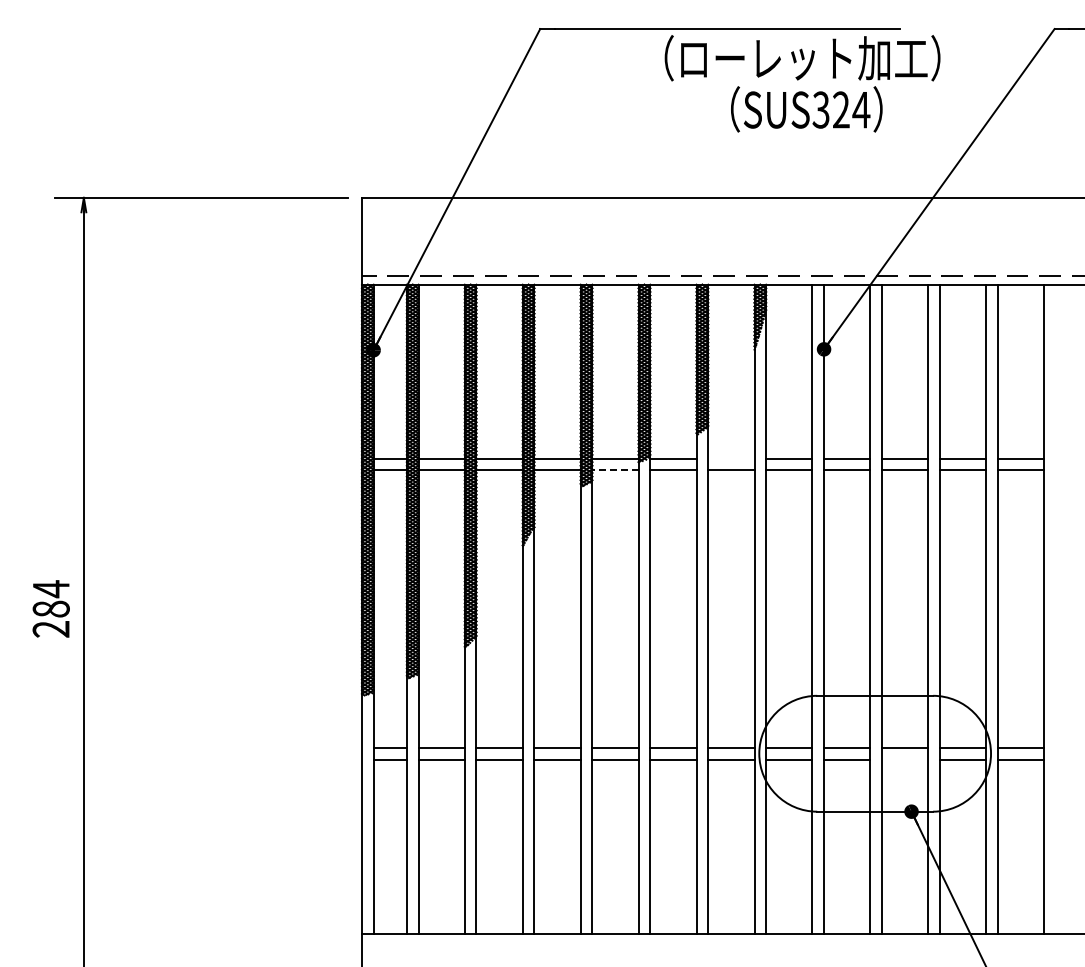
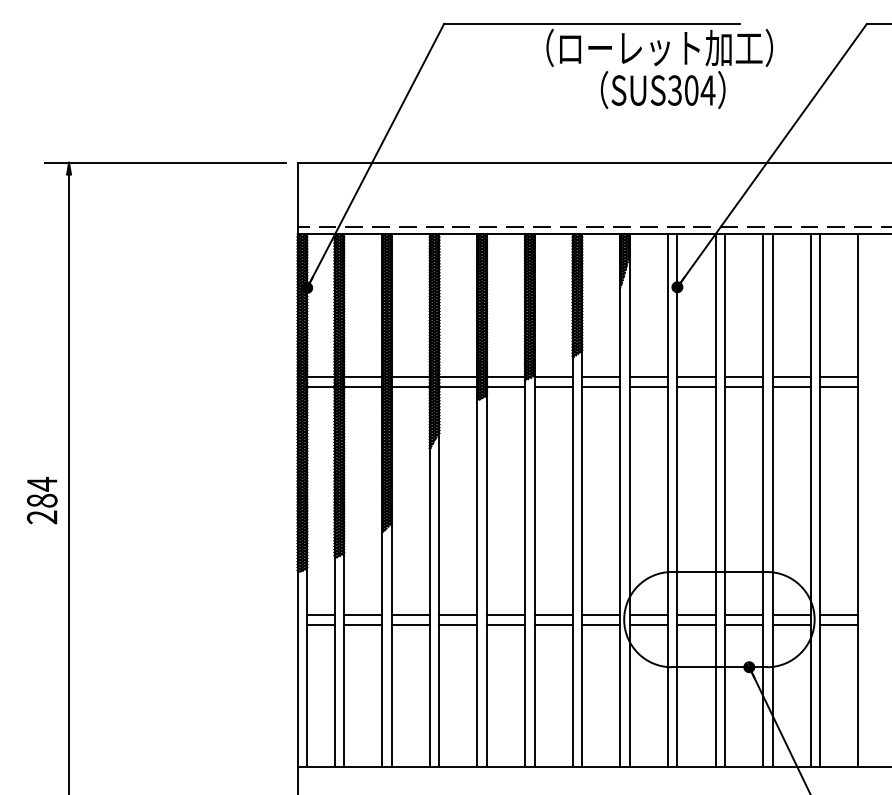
text: (841, 109) -> (691, 90), SUS324 -> SUS304
line: (731, 458) -> (601, 376), added
line: (615, 470) -> (505, 386), dashed -> solid
line: (904, 759) -> (743, 624), added

